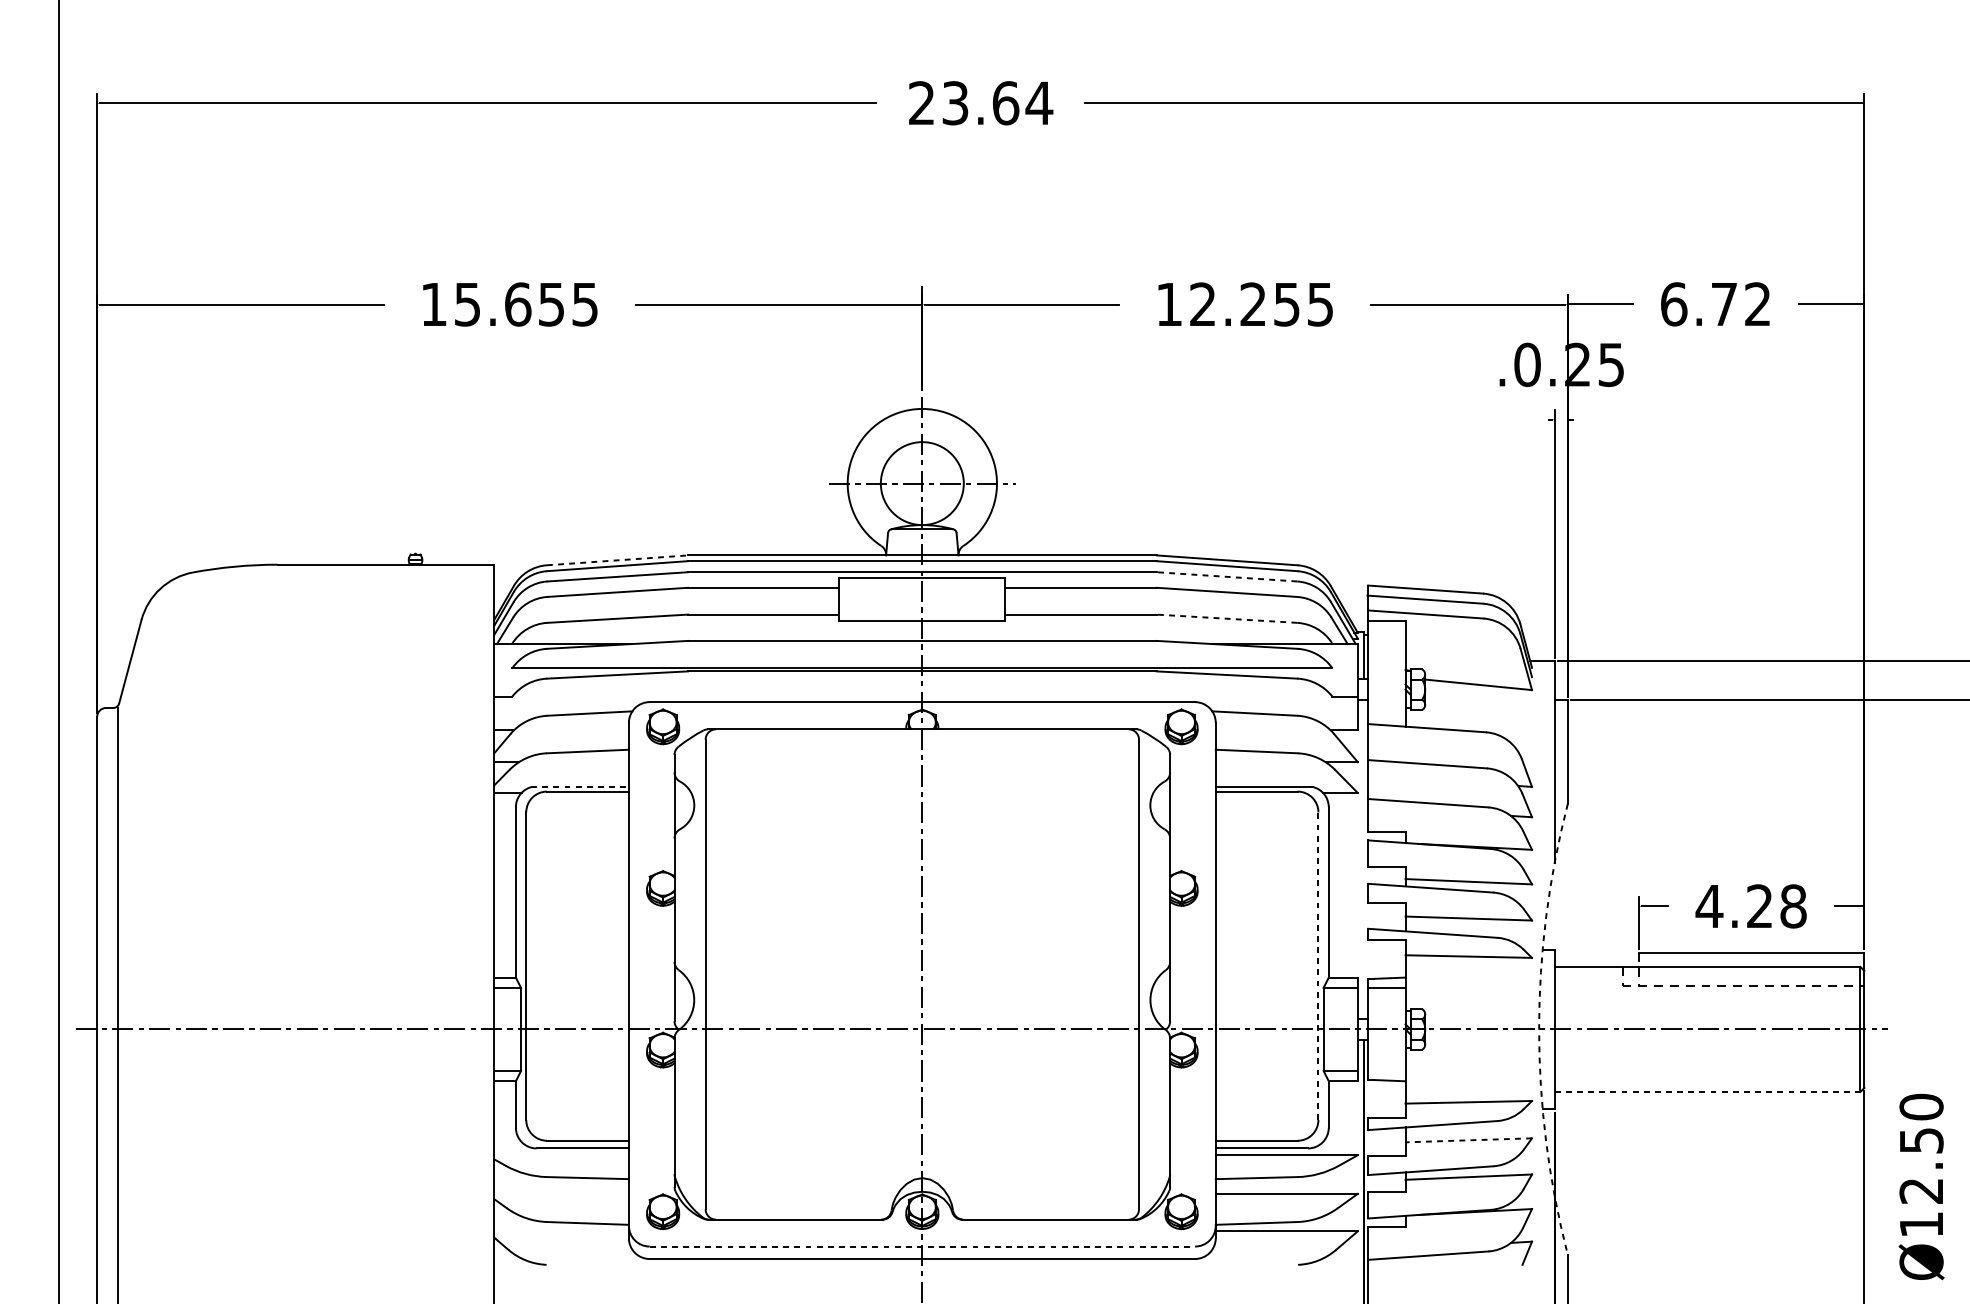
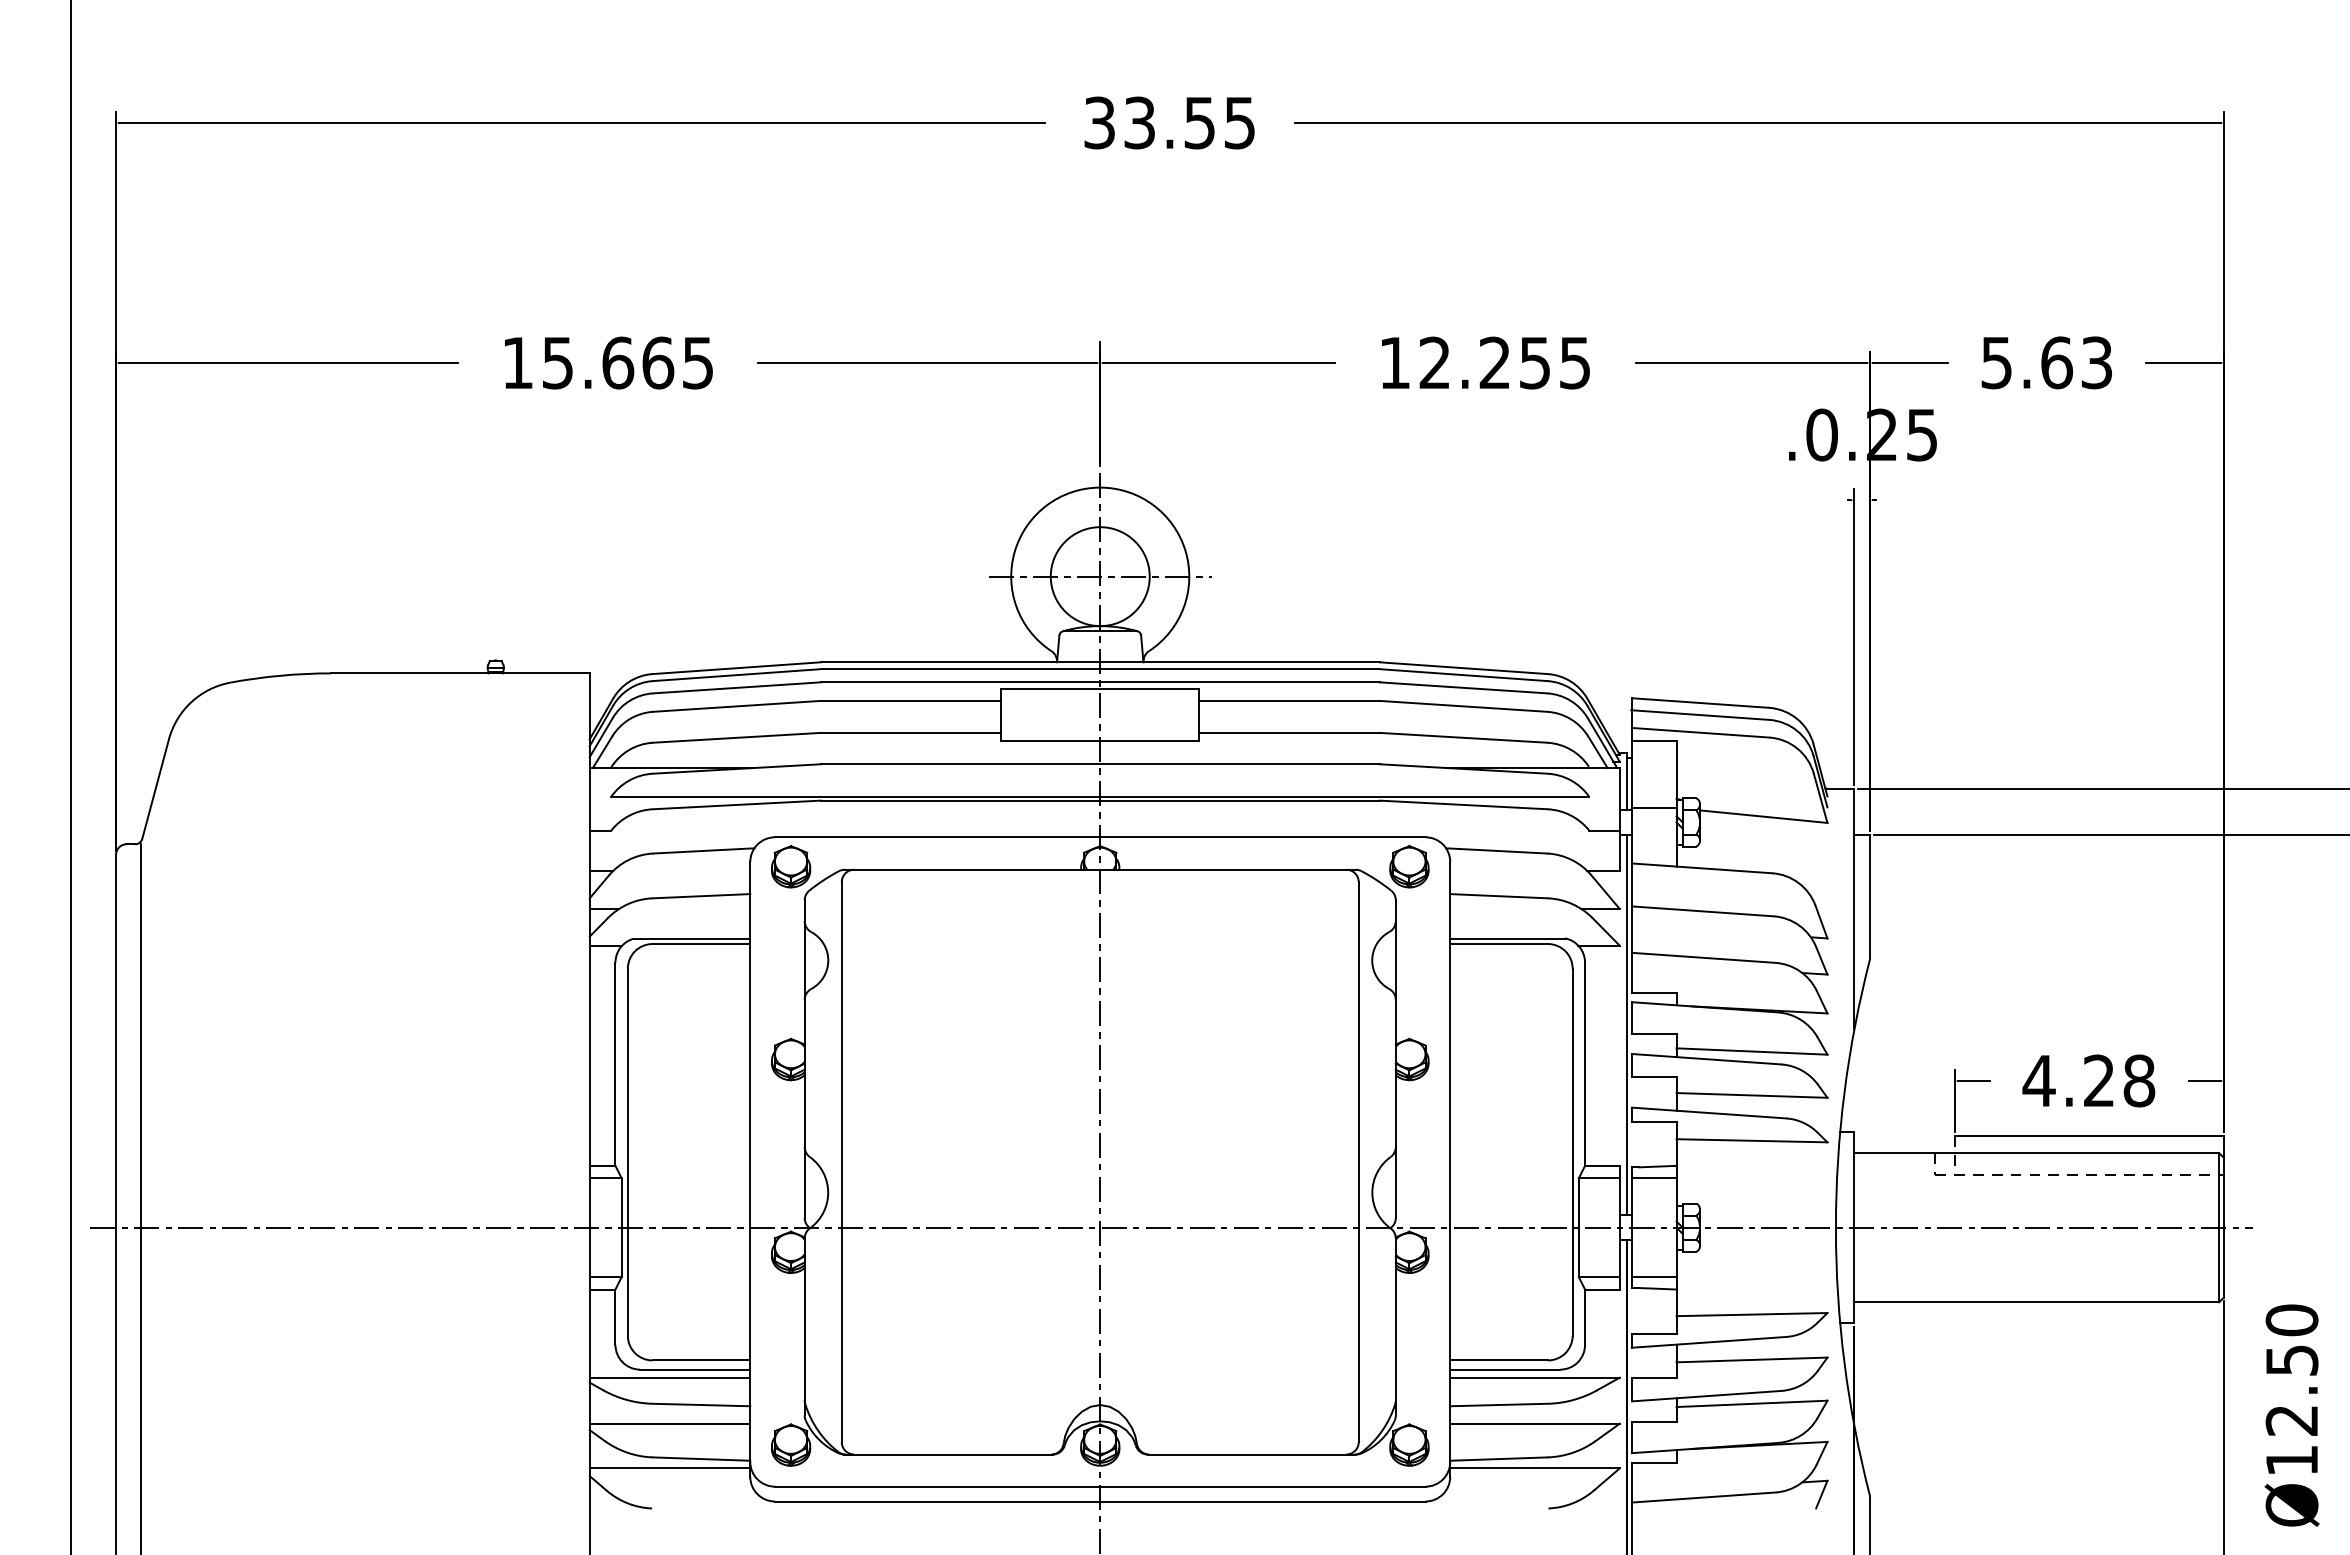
text: (981, 102) -> (1170, 122), 23.64 -> 33.55
text: (551, 304) -> (658, 362), 15.655 -> 15.665
text: (1715, 304) -> (2046, 362), 6.72 -> 5.63
line: (618, 560) -> (737, 668), dashed -> solid
line: (1226, 576) -> (1463, 687), dashed -> solid
line: (1226, 618) -> (1463, 737), dashed -> solid
line: (1387, 677) -> (1654, 807), added
line: (580, 786) -> (692, 938), dashed -> solid
line: (1364, 859) -> (1627, 1024), added
line: (1318, 965) -> (1572, 1151), dashed -> solid
arc: (1538, 1029) -> (1835, 1227), dashed -> solid
line: (1387, 1071) -> (1654, 1277), added
line: (1708, 1092) -> (2037, 1302), dashed -> solid
line: (1468, 1139) -> (1751, 1359), dashed -> solid
line: (561, 1155) -> (669, 1377), added
line: (561, 1193) -> (669, 1423), added
line: (561, 1231) -> (669, 1468), added
line: (922, 1246) -> (1100, 1486), dashed -> solid

